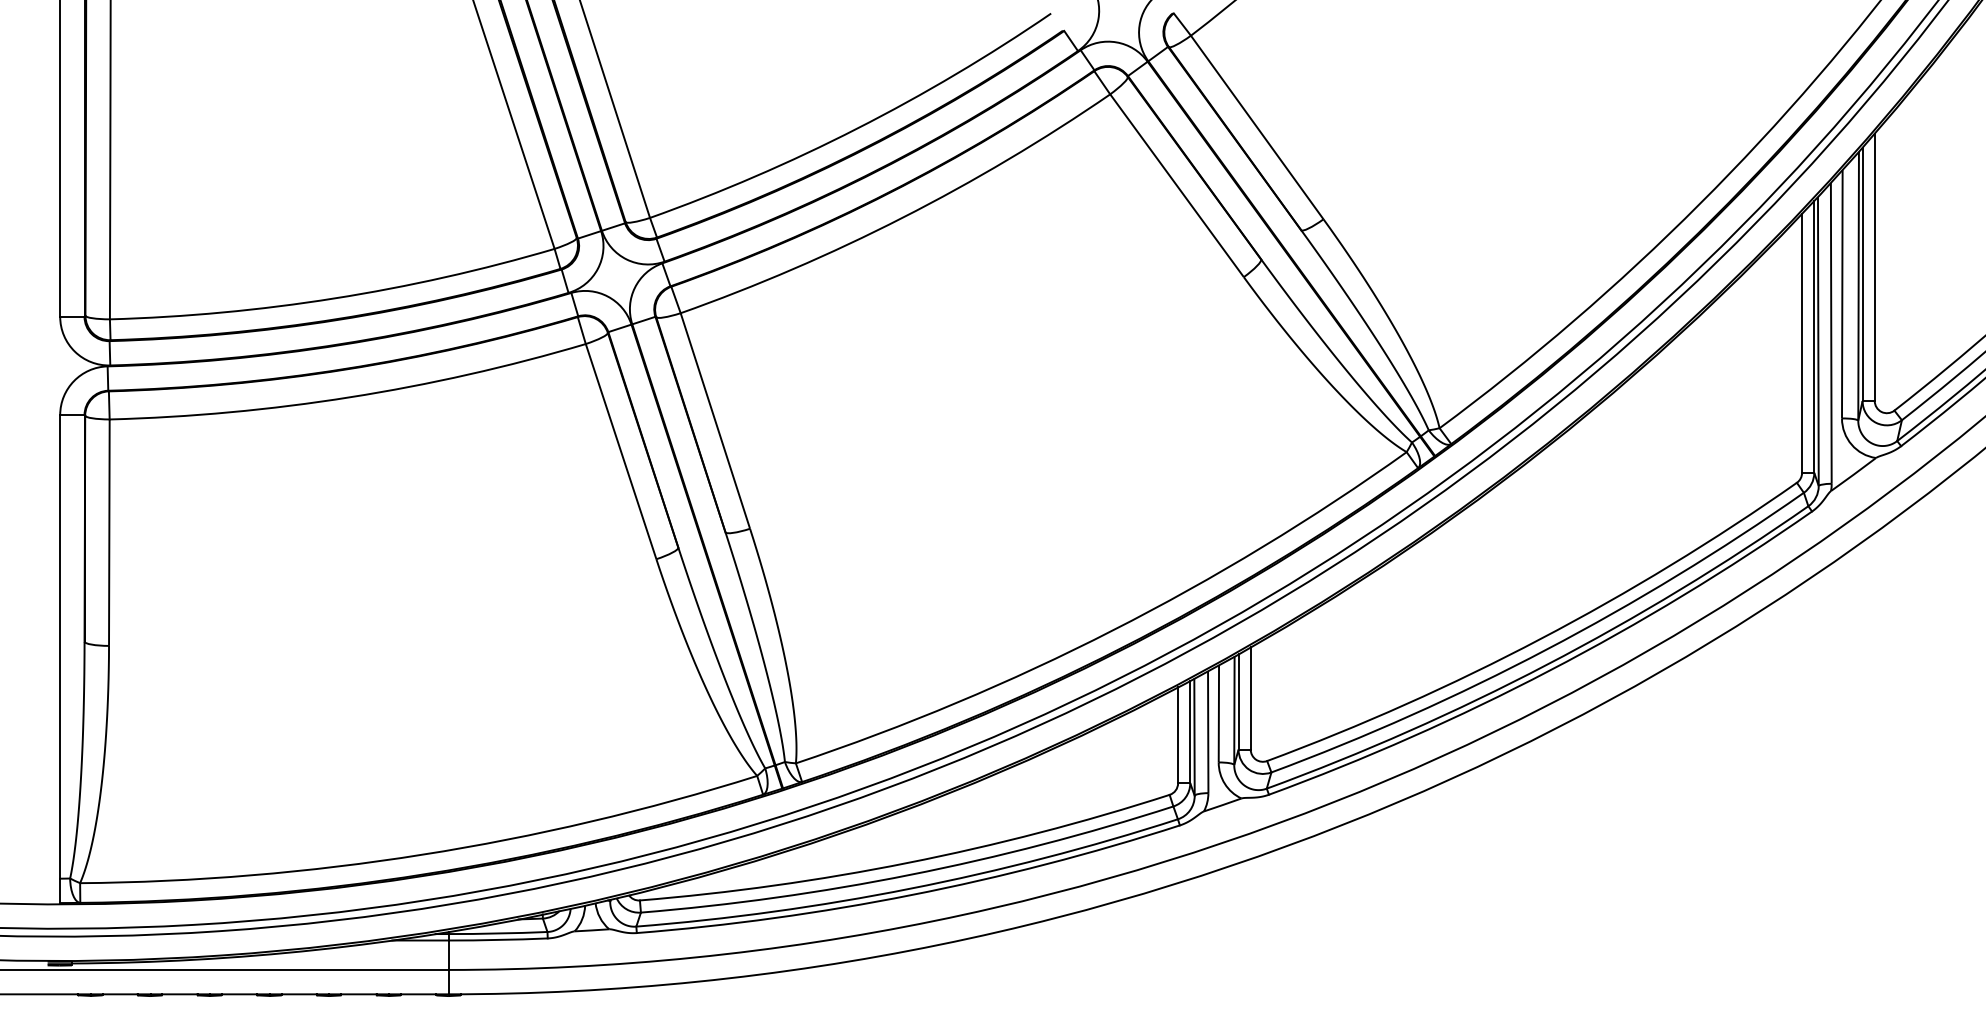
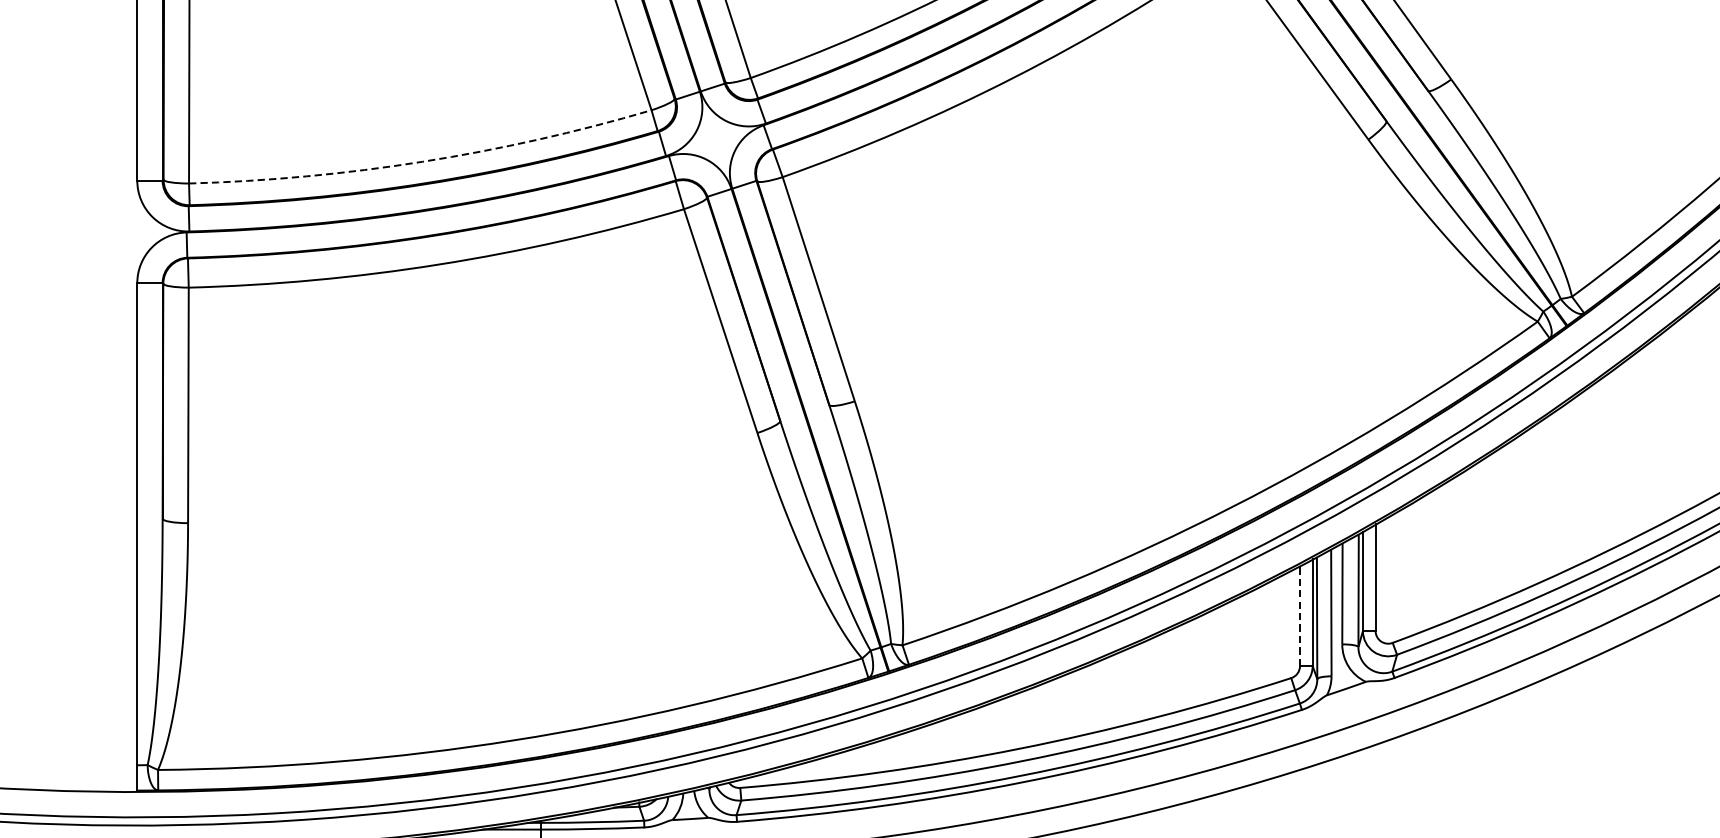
arc: (334, 298) -> (422, 161), solid -> dashed
line: (1178, 734) -> (1300, 615), solid -> dashed

